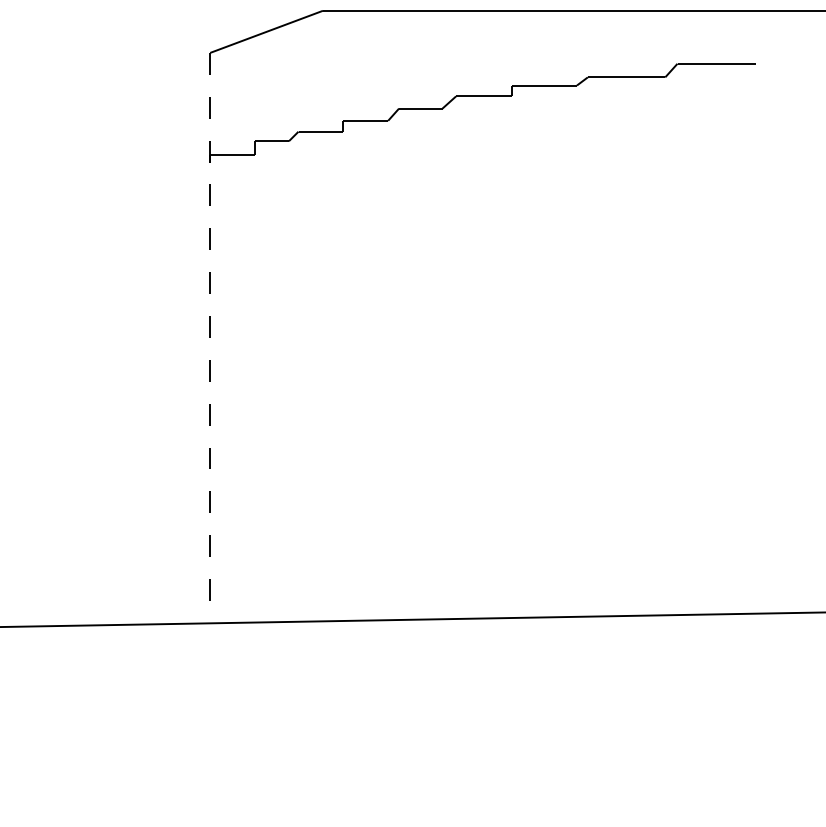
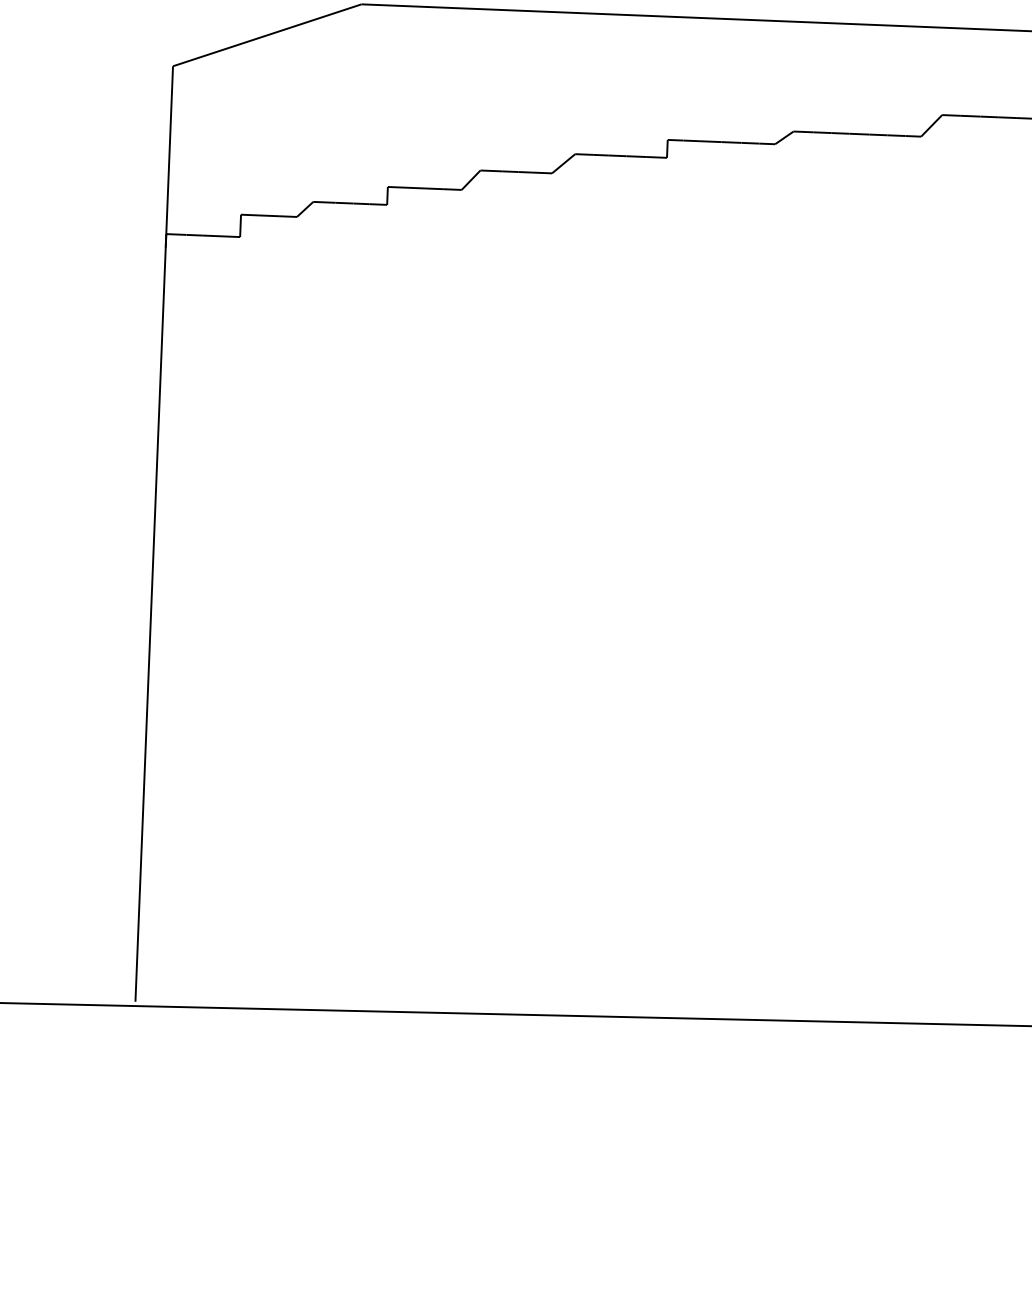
line: (210, 336) -> (154, 533), dashed -> solid

